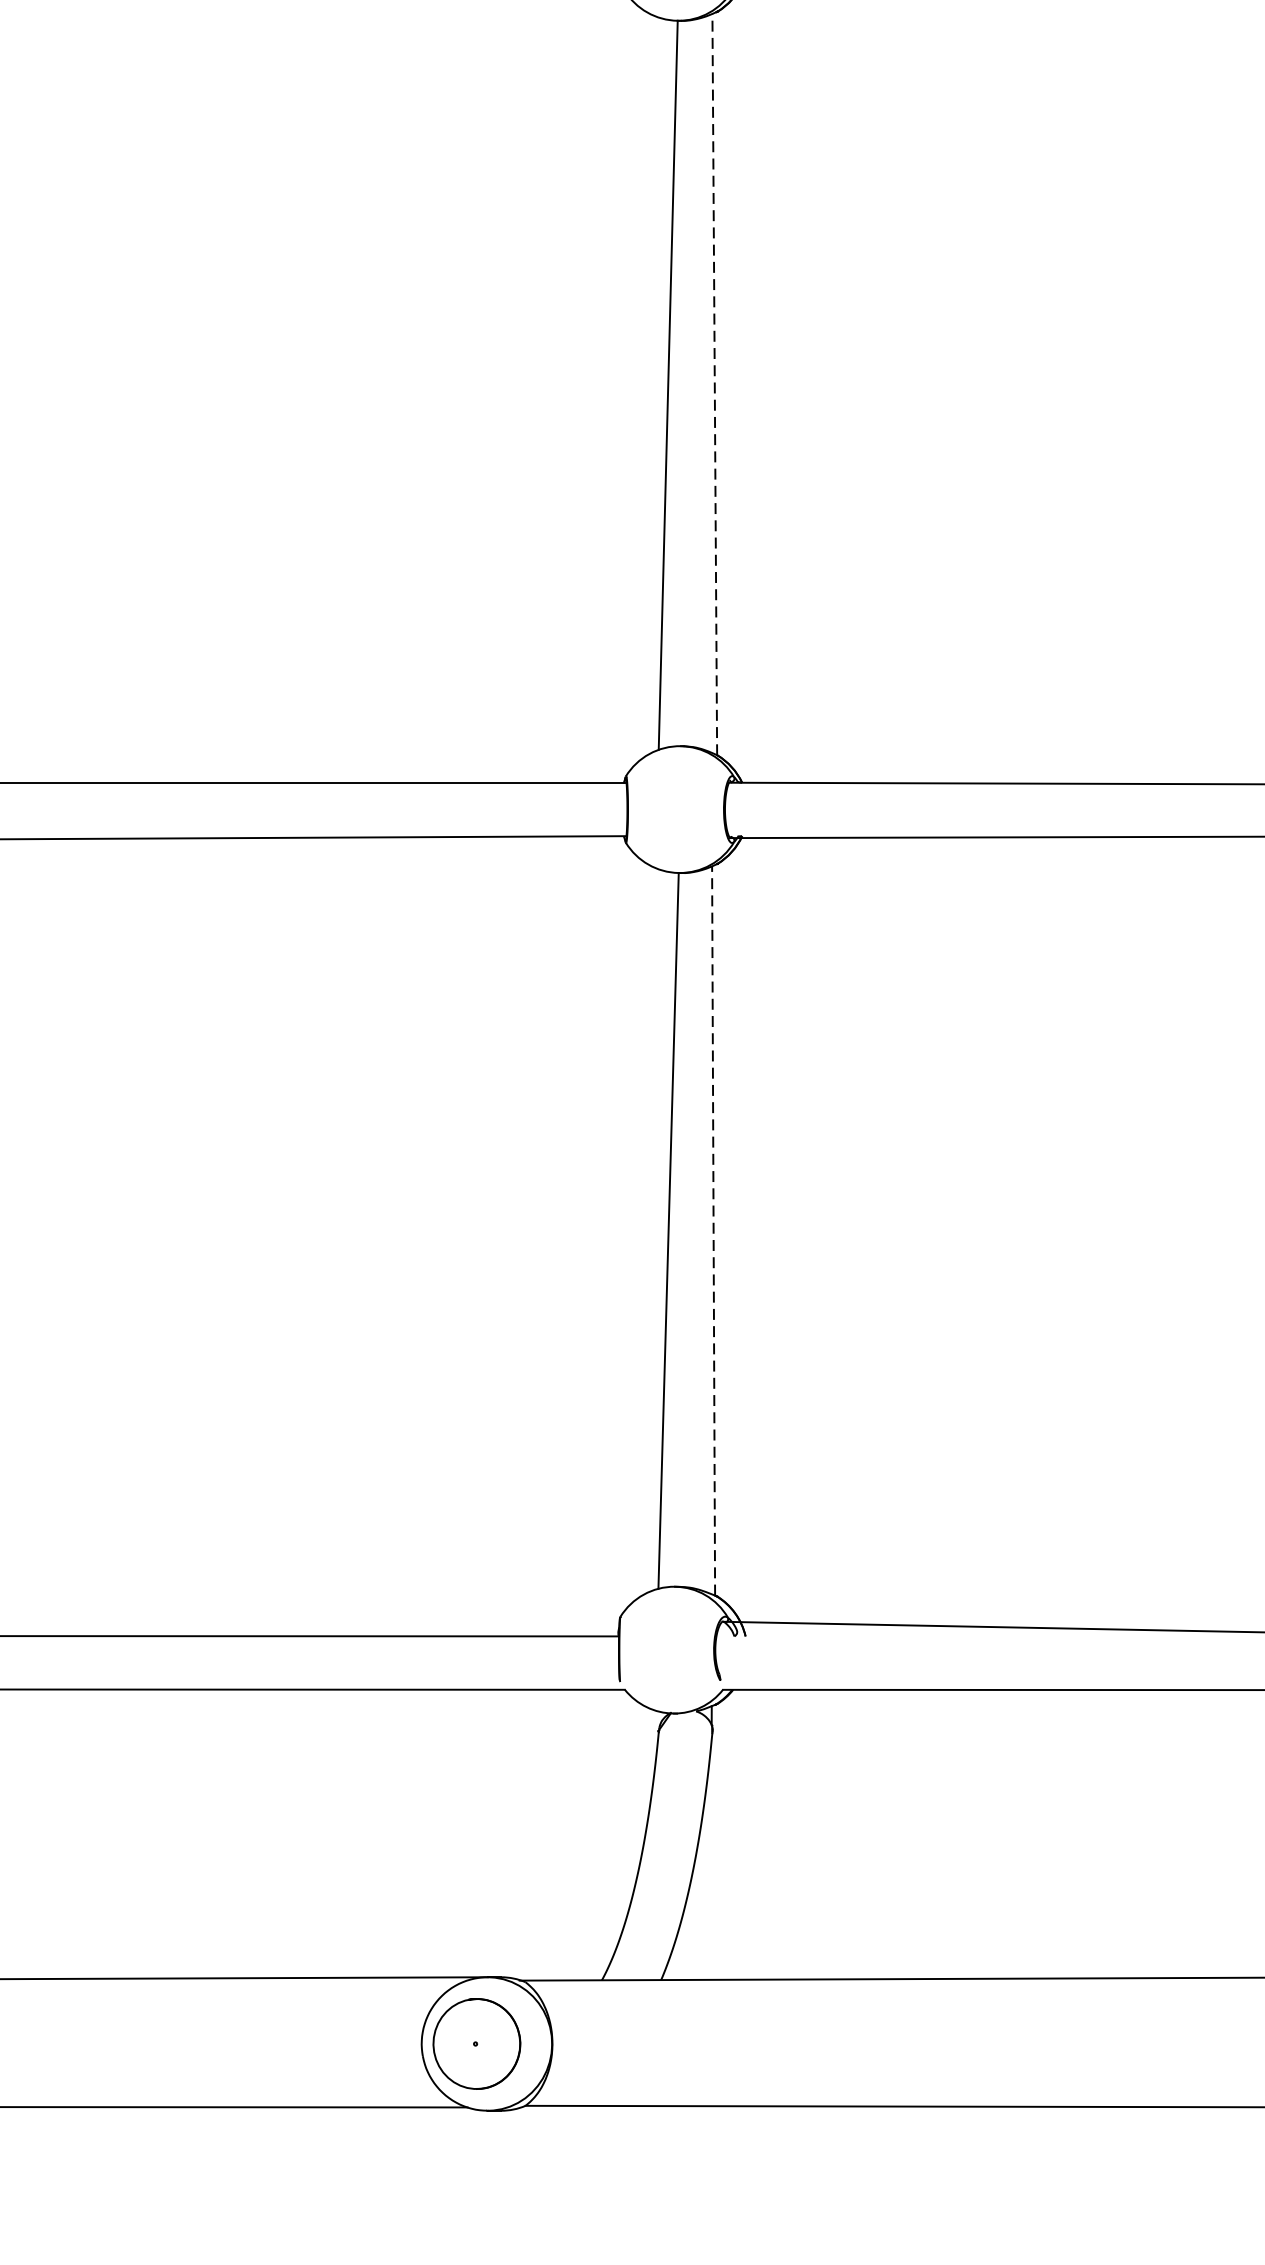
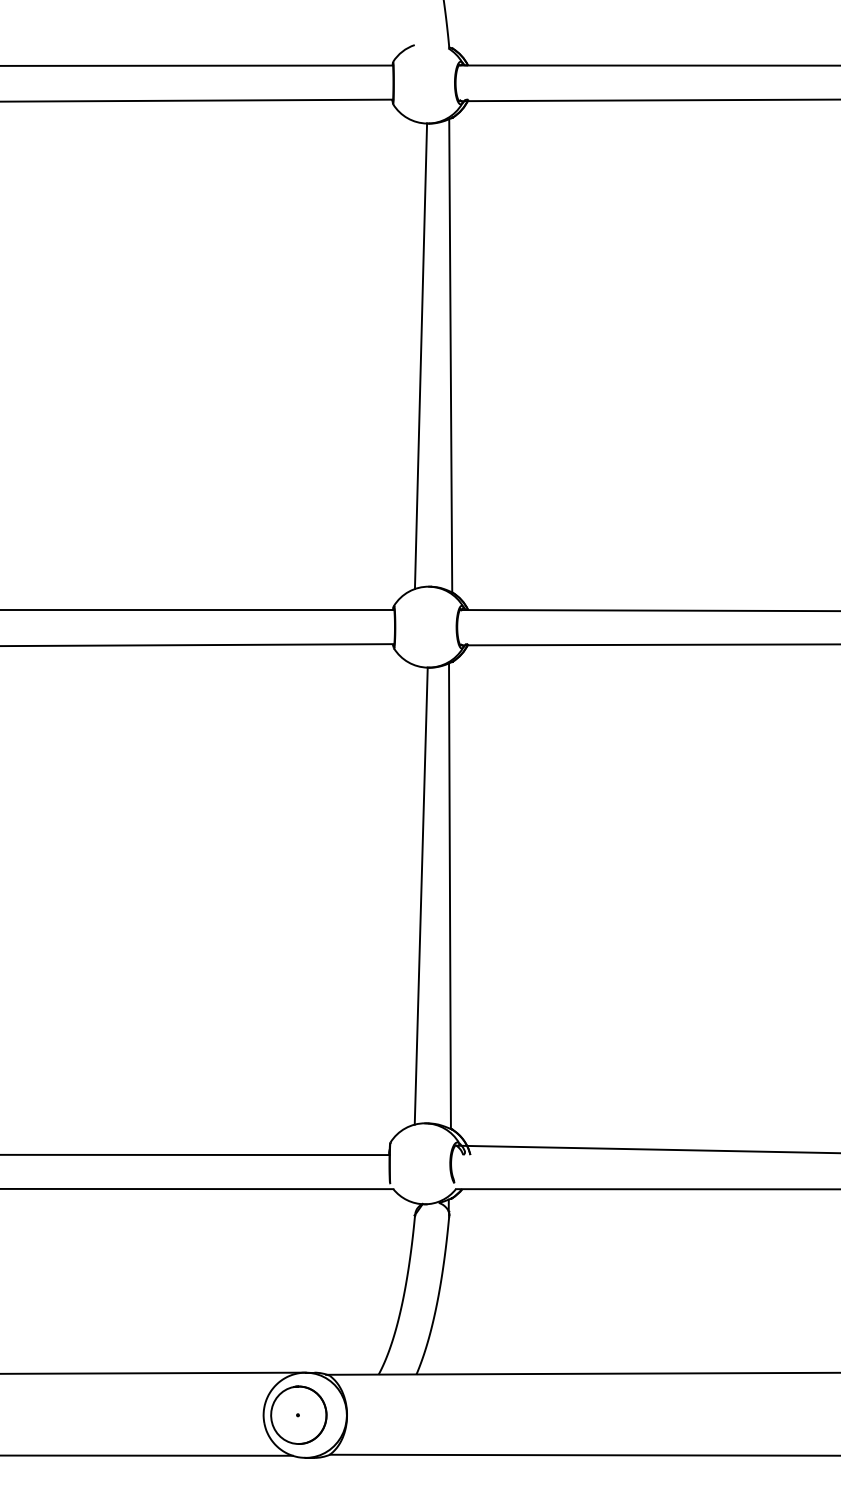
line: (714, 384) -> (450, 355), dashed -> solid
line: (712, 1231) -> (449, 896), dashed -> solid

